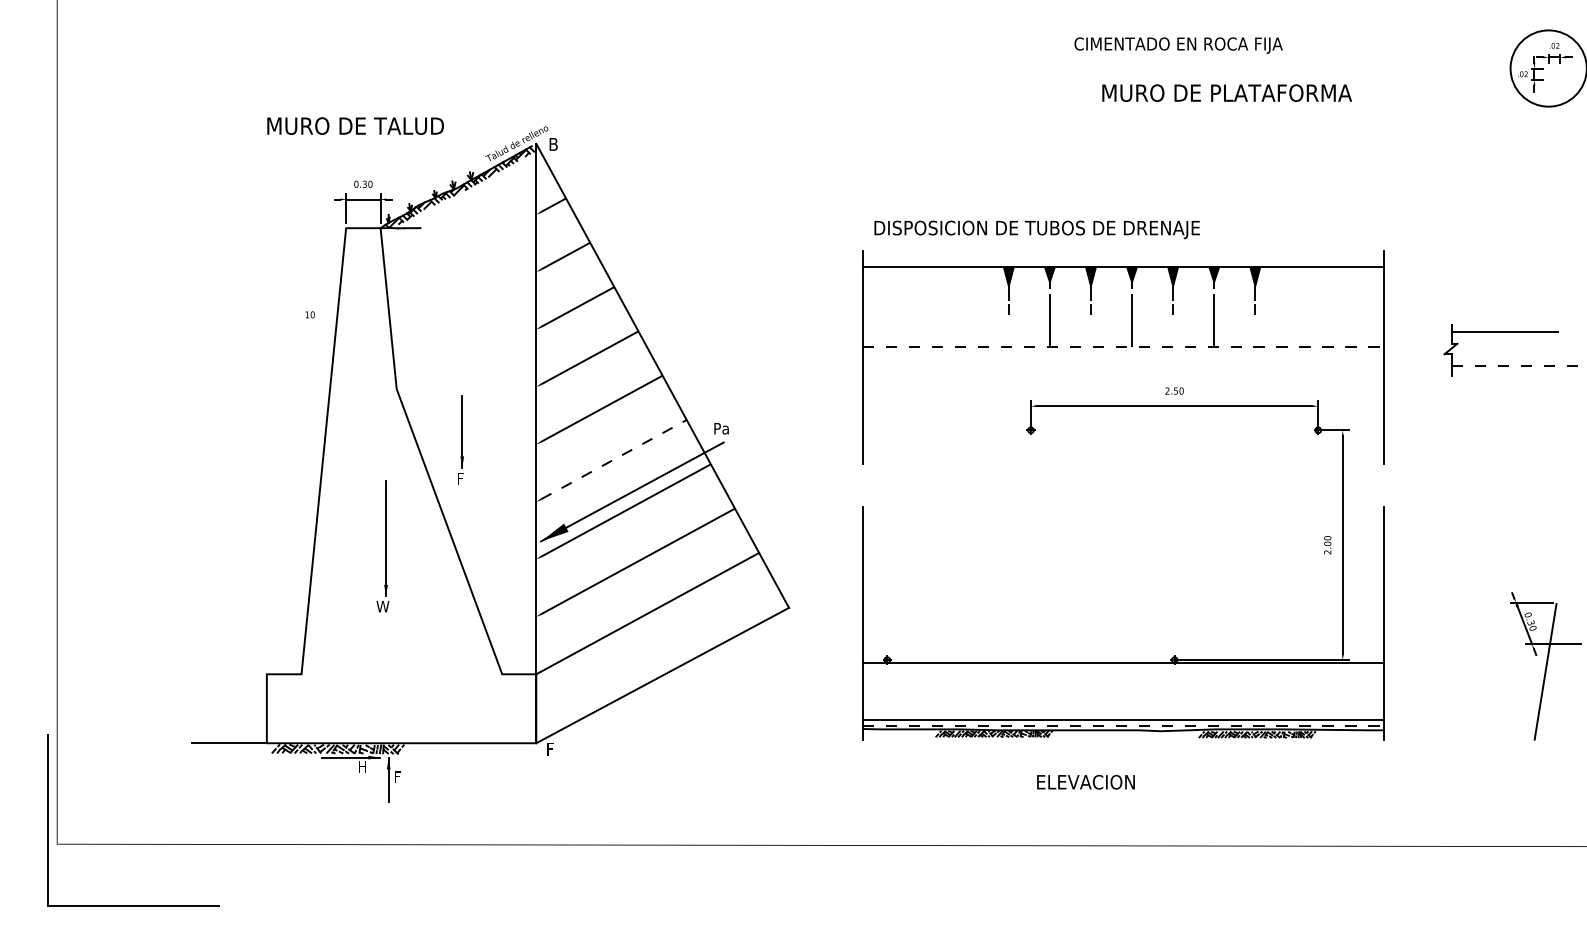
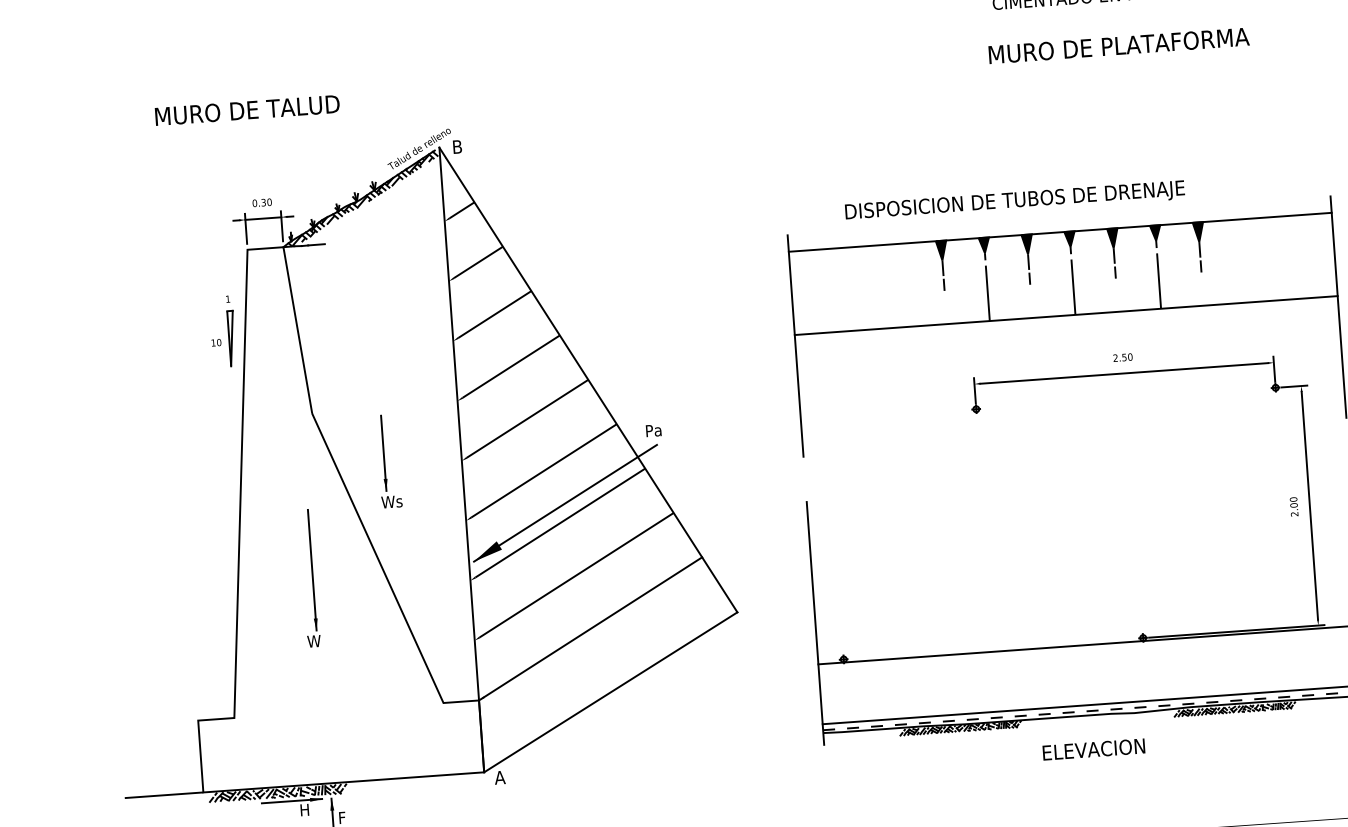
text: (1226, 92) -> (1118, 45), moved
text: (355, 125) -> (247, 109), moved
text: (1036, 229) -> (1014, 201), moved
part: (324, 304) -> (230, 330), added
line: (1123, 347) -> (1066, 316), dashed -> solid
line: (614, 459) -> (544, 470), dashed -> solid
text: (466, 478) -> (391, 501), F -> Ws
text: (551, 749) -> (500, 777), F -> A
text: (1085, 781) -> (1093, 748), moved

